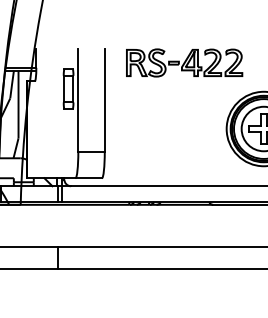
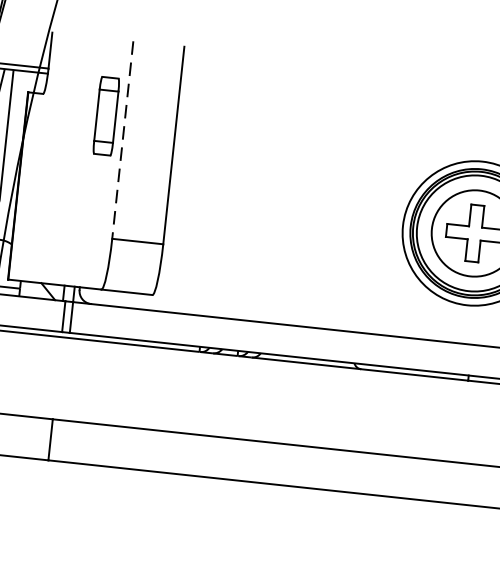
part: (184, 62) -> (335, 88), removed
line: (78, 100) -> (123, 140), solid -> dashed

